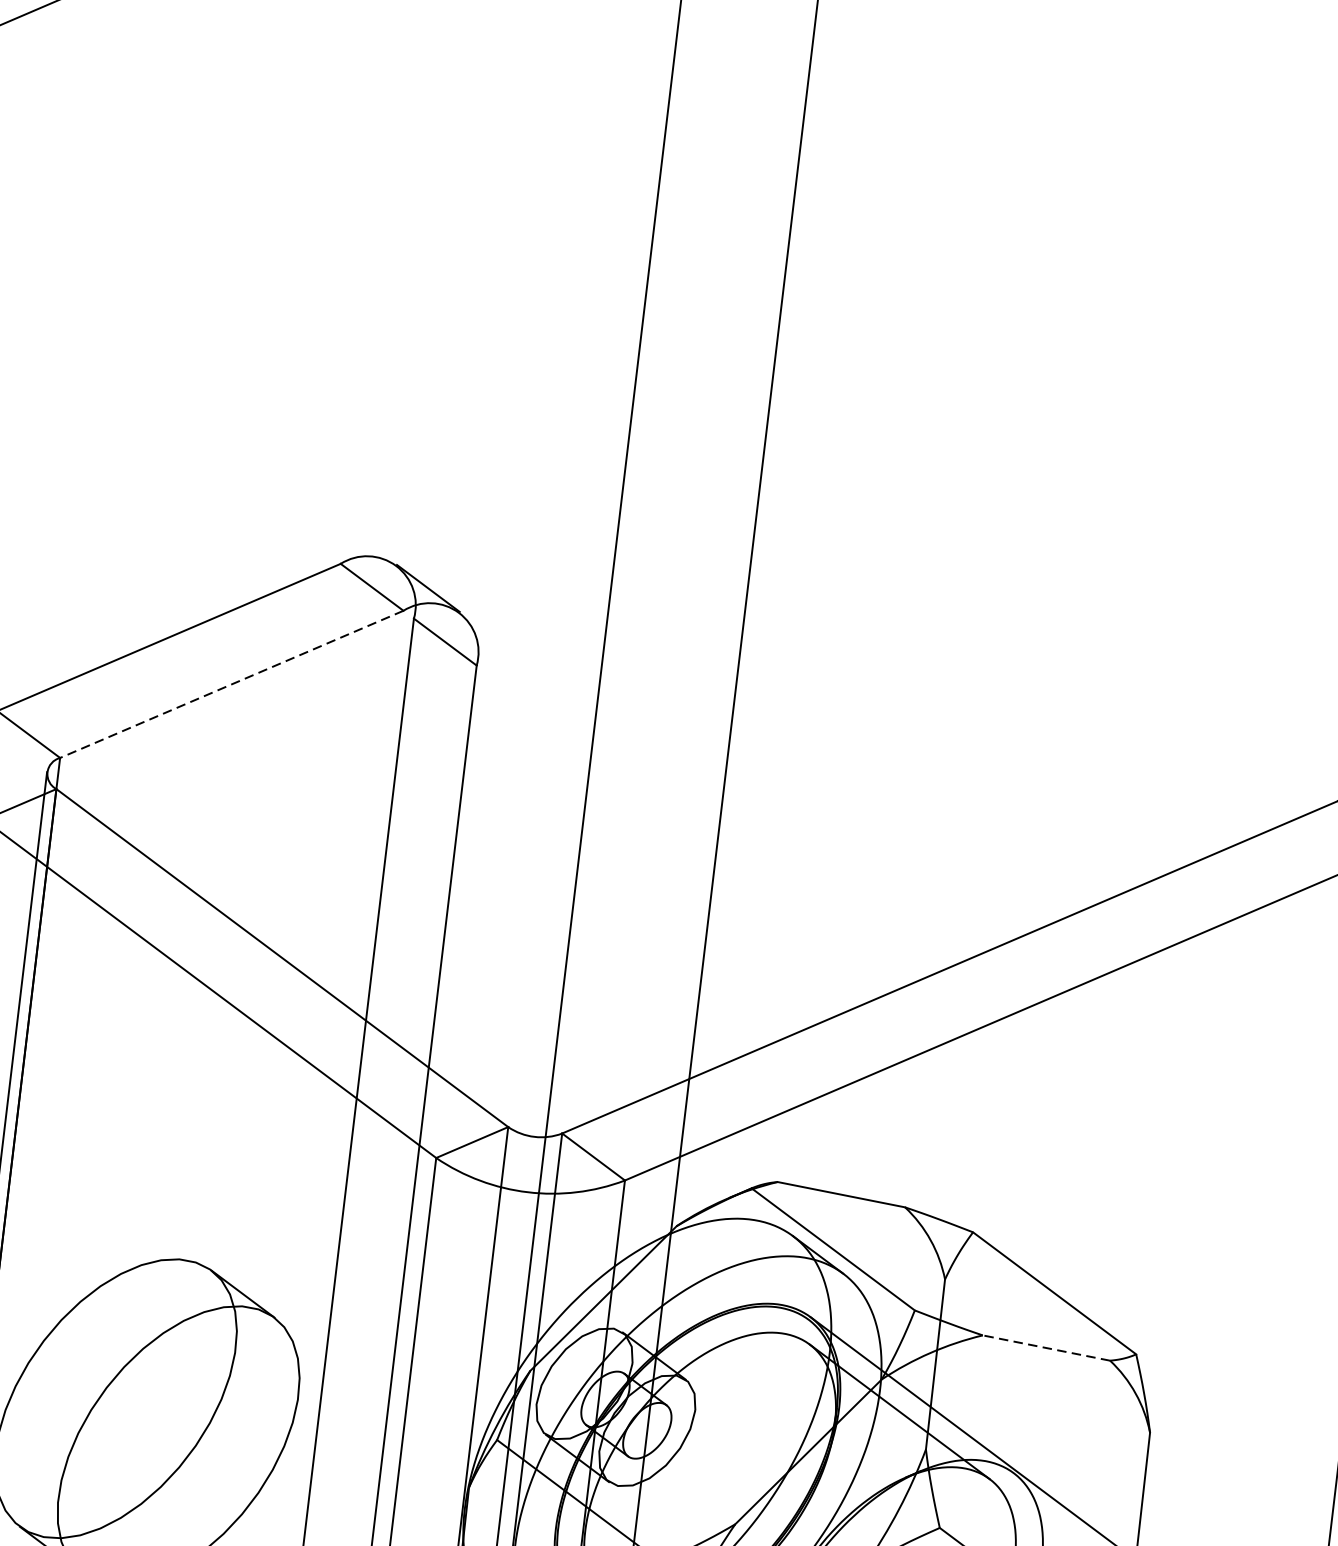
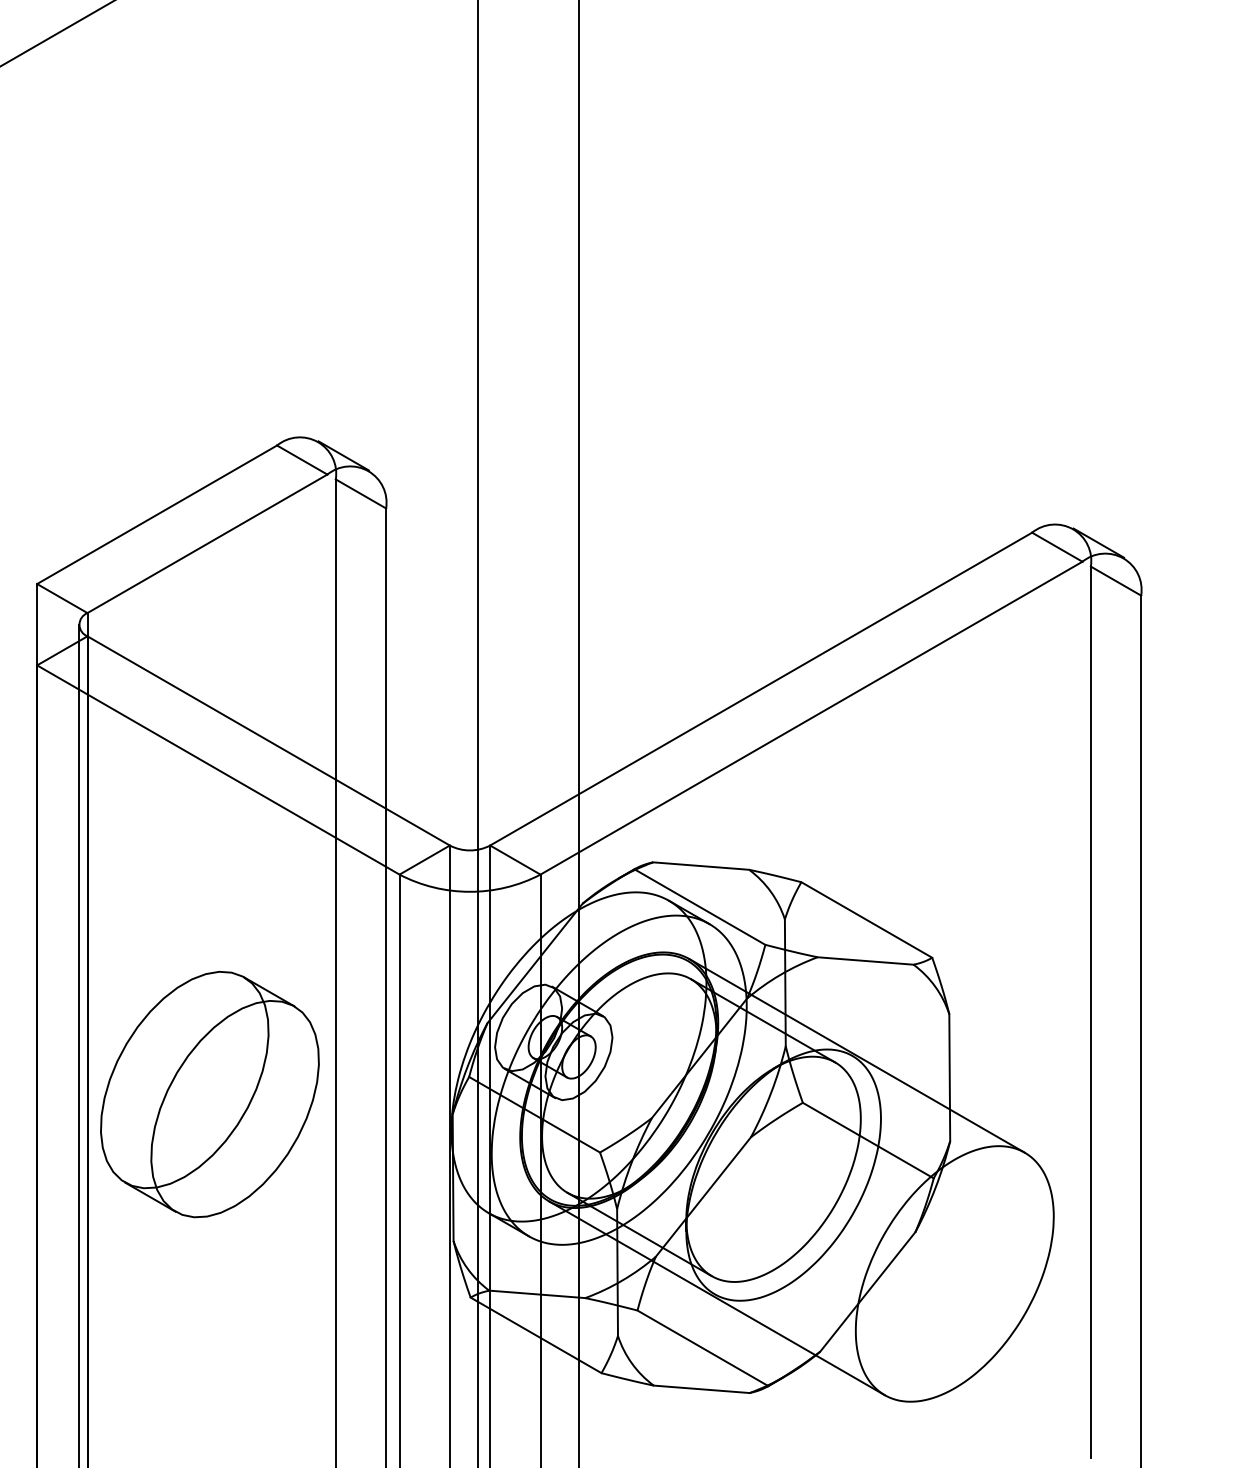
line: (231, 683) -> (207, 543), dashed -> solid
line: (1046, 1347) -> (865, 960), dashed -> solid

